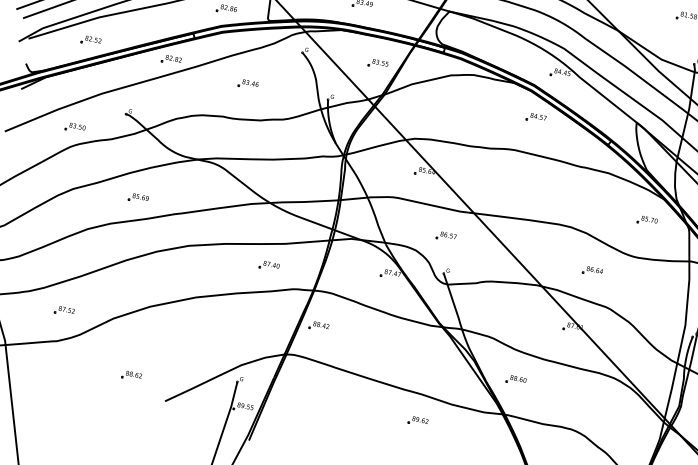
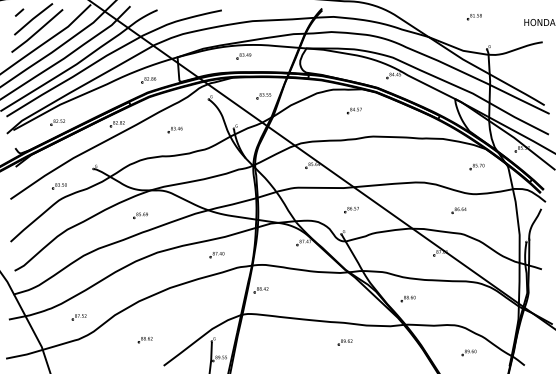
part: (534, 117) -> (353, 110), moved
part: (138, 198) -> (140, 215), moved
part: (445, 237) -> (351, 210), moved
part: (591, 271) -> (458, 210), moved
part: (130, 376) -> (144, 340), moved

